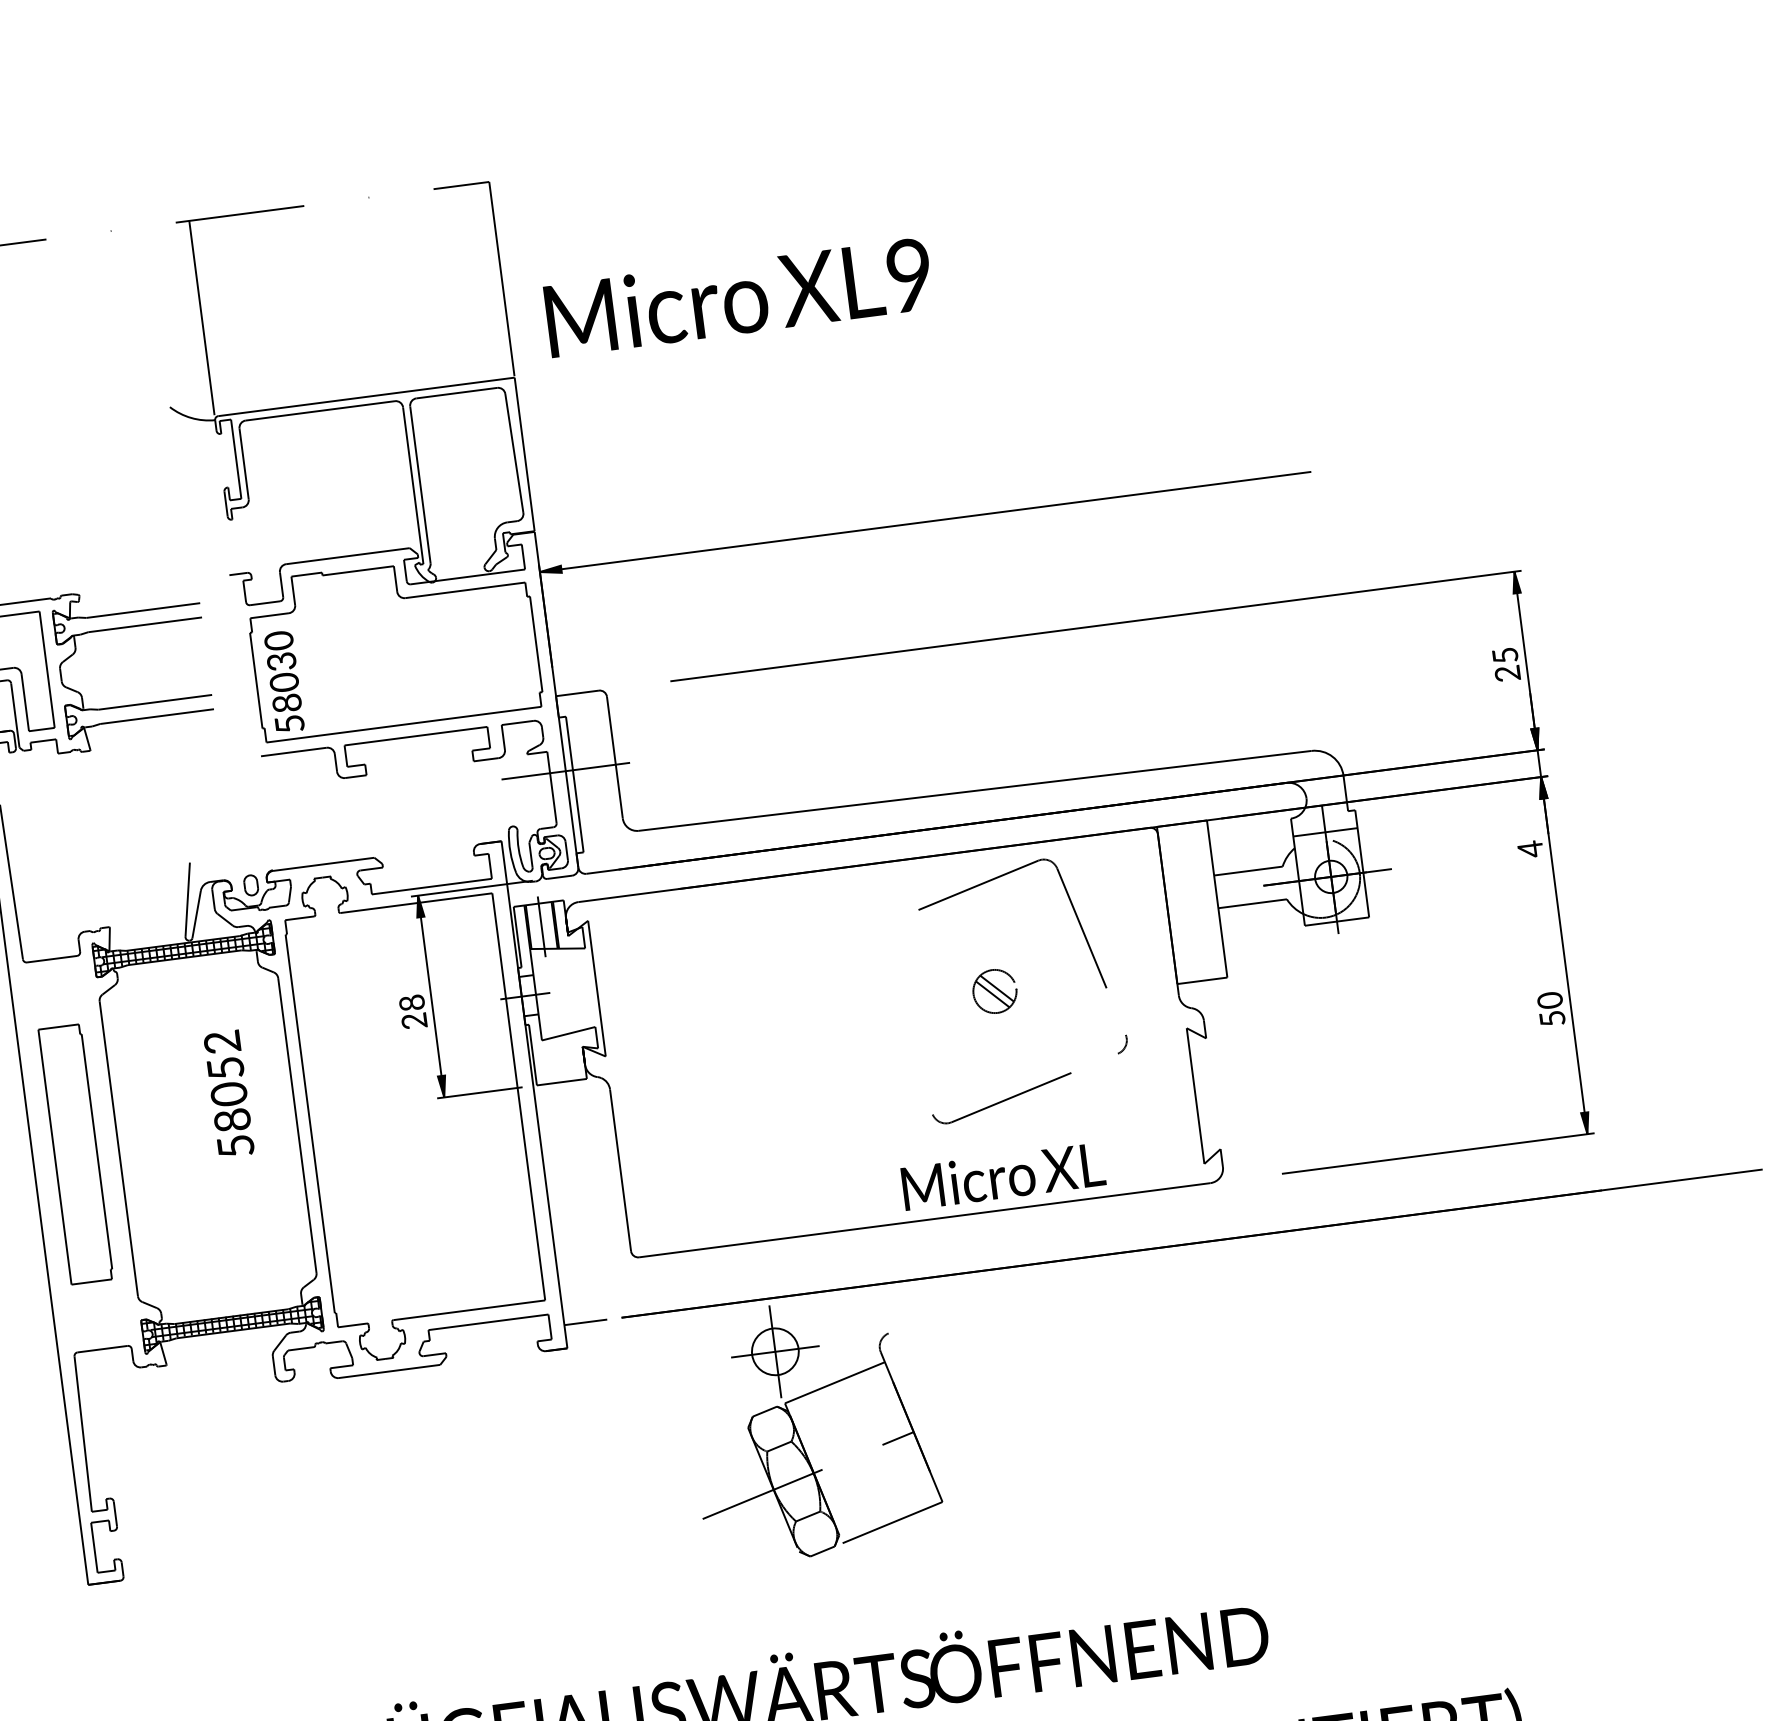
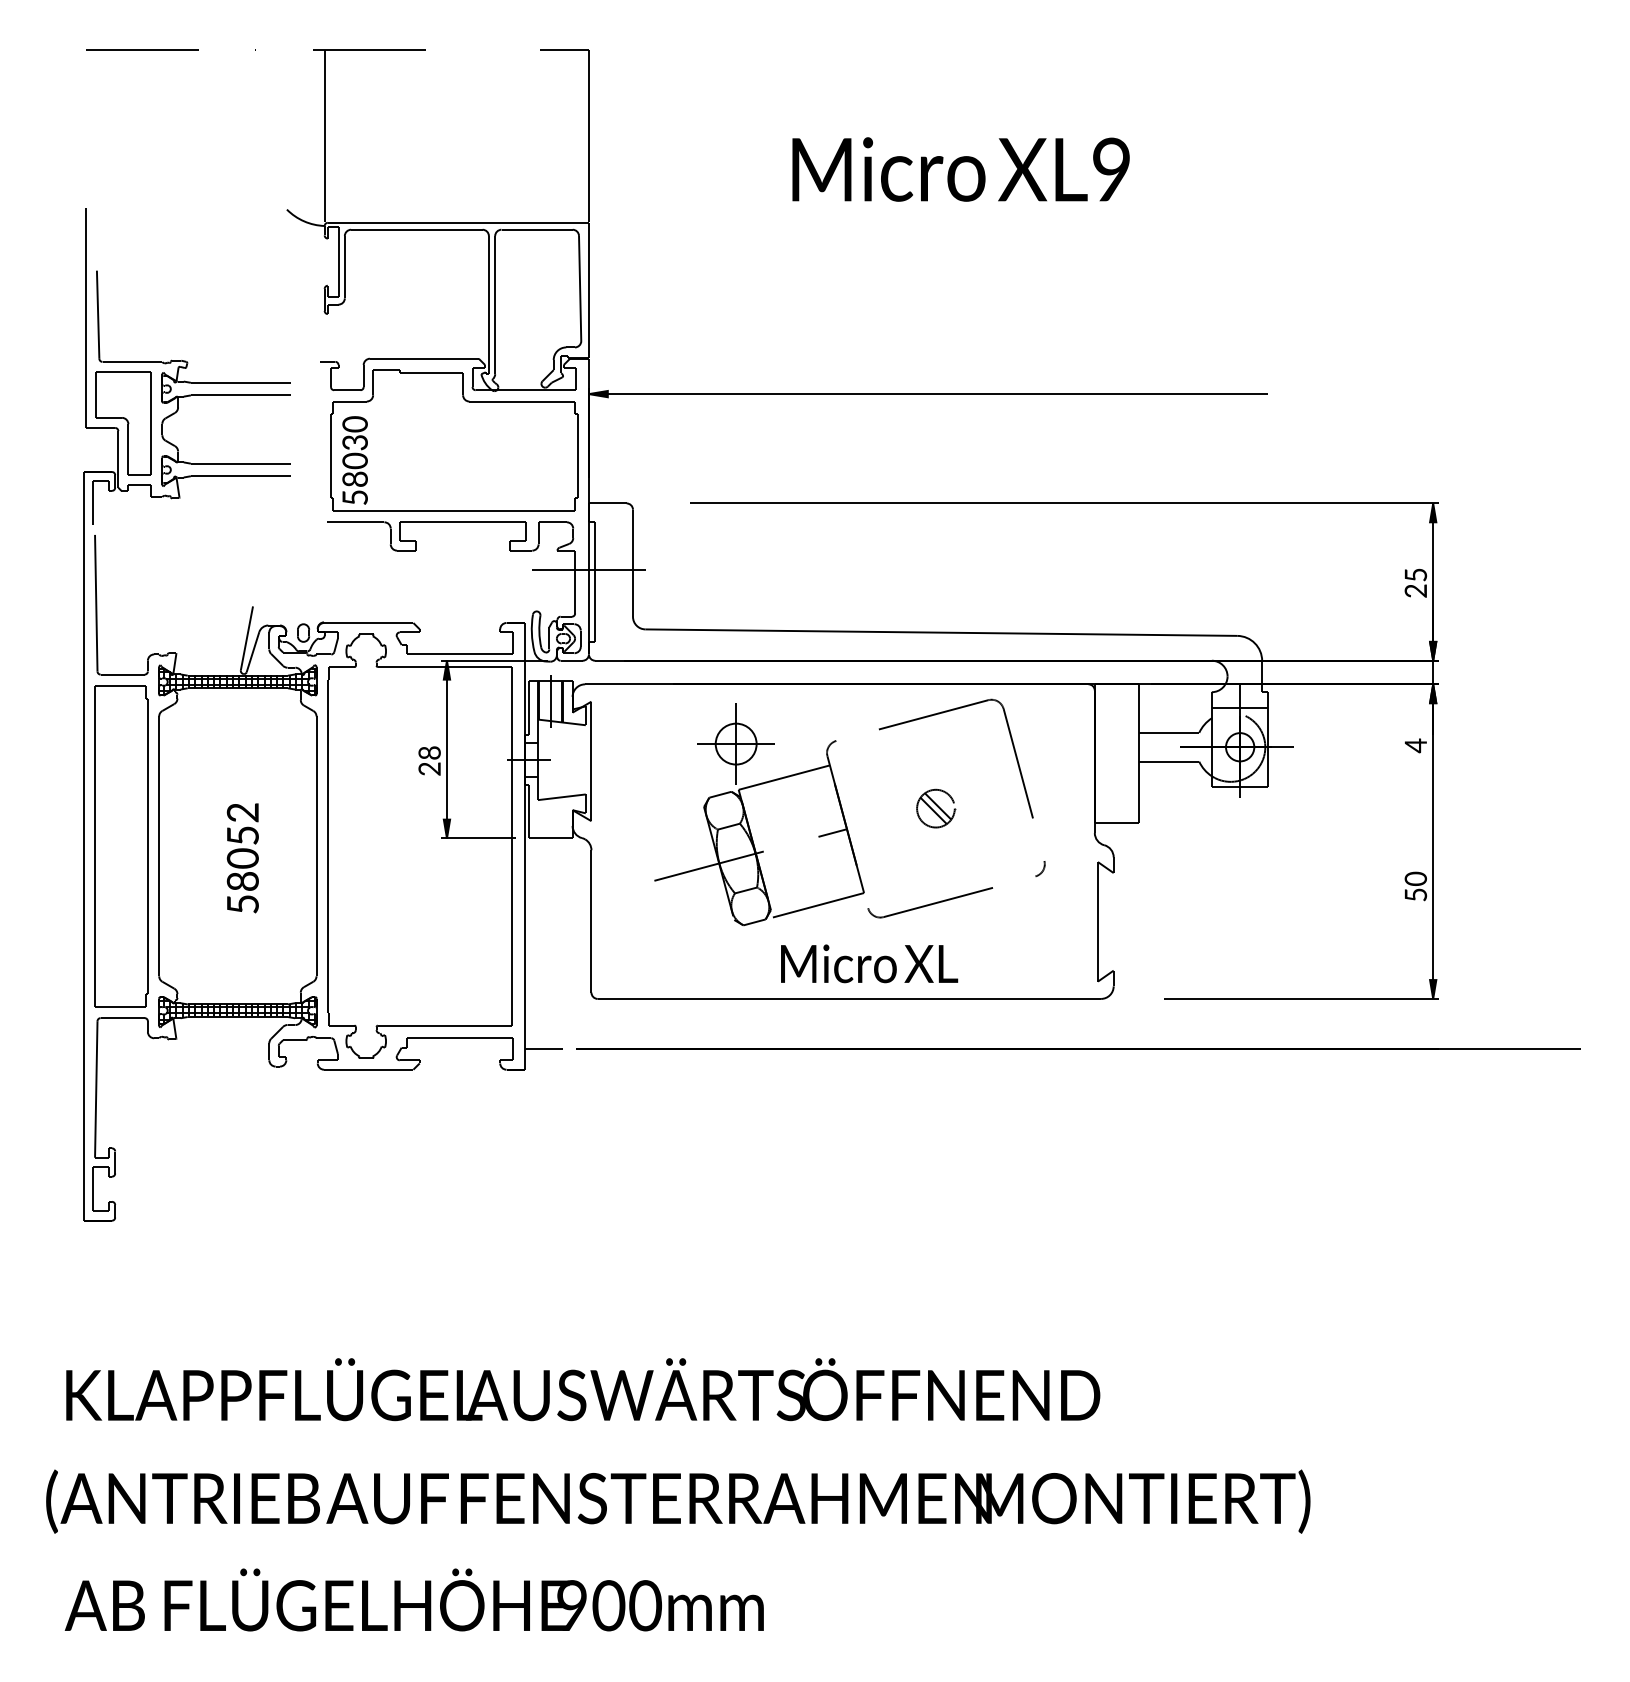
text: (738, 297) -> (960, 169), moved
text: (228, 1094) -> (242, 858), moved
part: (76, 1154) -> (121, 846), size x1.43
text: (1003, 1176) -> (869, 963), moved
part: (799, 1433) -> (747, 817), moved

